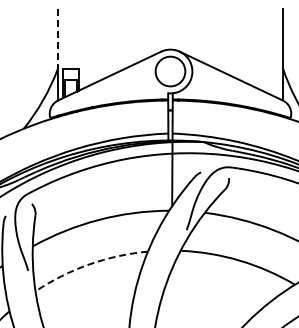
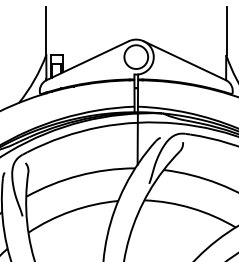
line: (57, 39) -> (45, 31), dashed -> solid
arc: (89, 264) -> (71, 211), dashed -> solid

